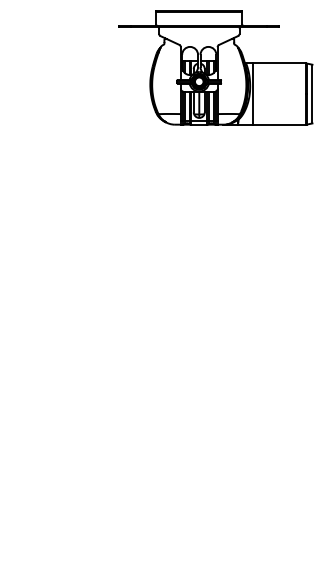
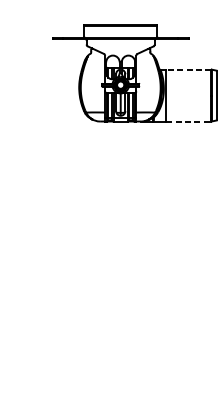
line: (279, 63) -> (188, 69), solid -> dashed
line: (280, 124) -> (189, 121), solid -> dashed

